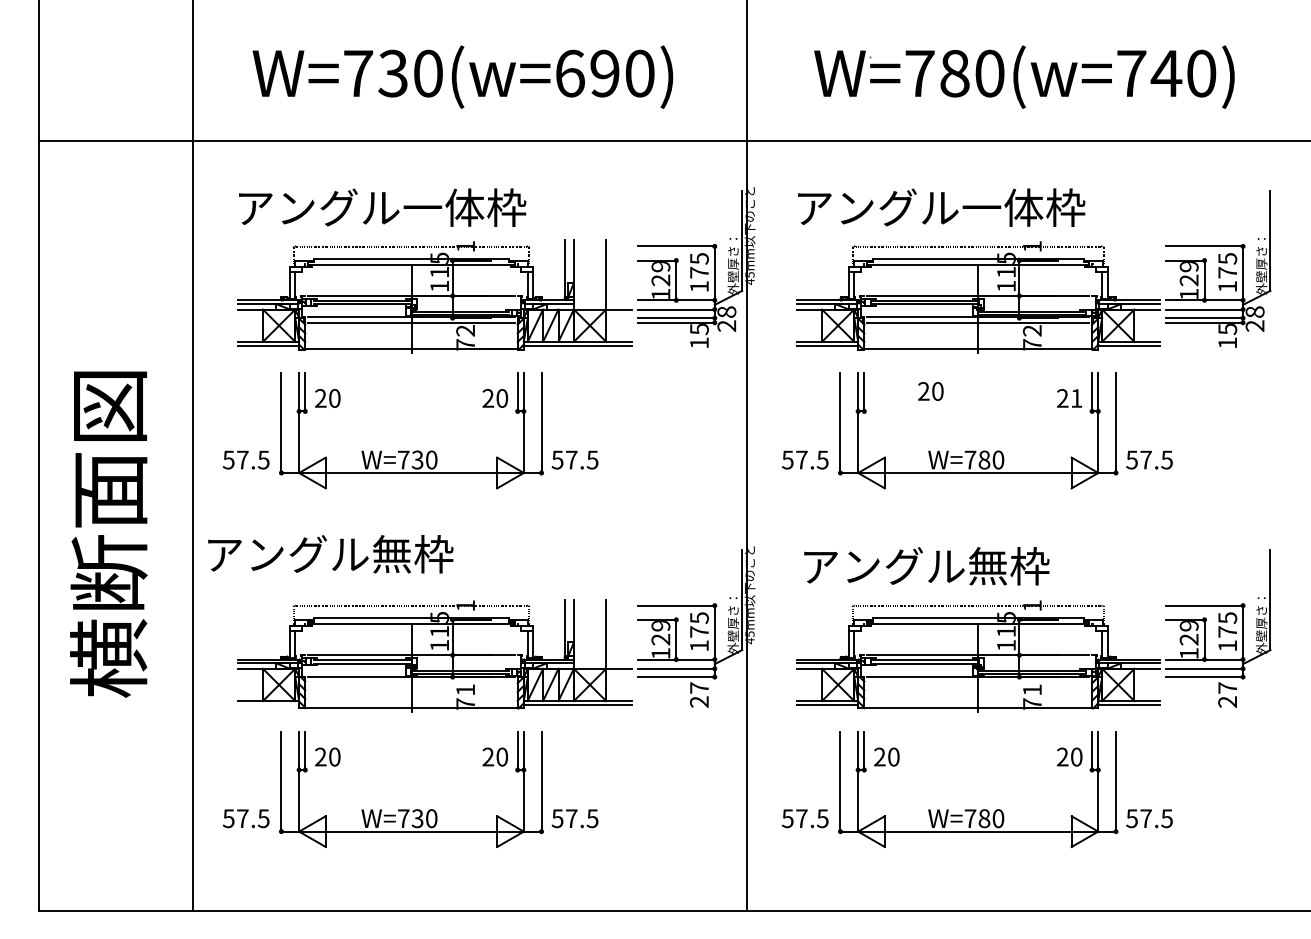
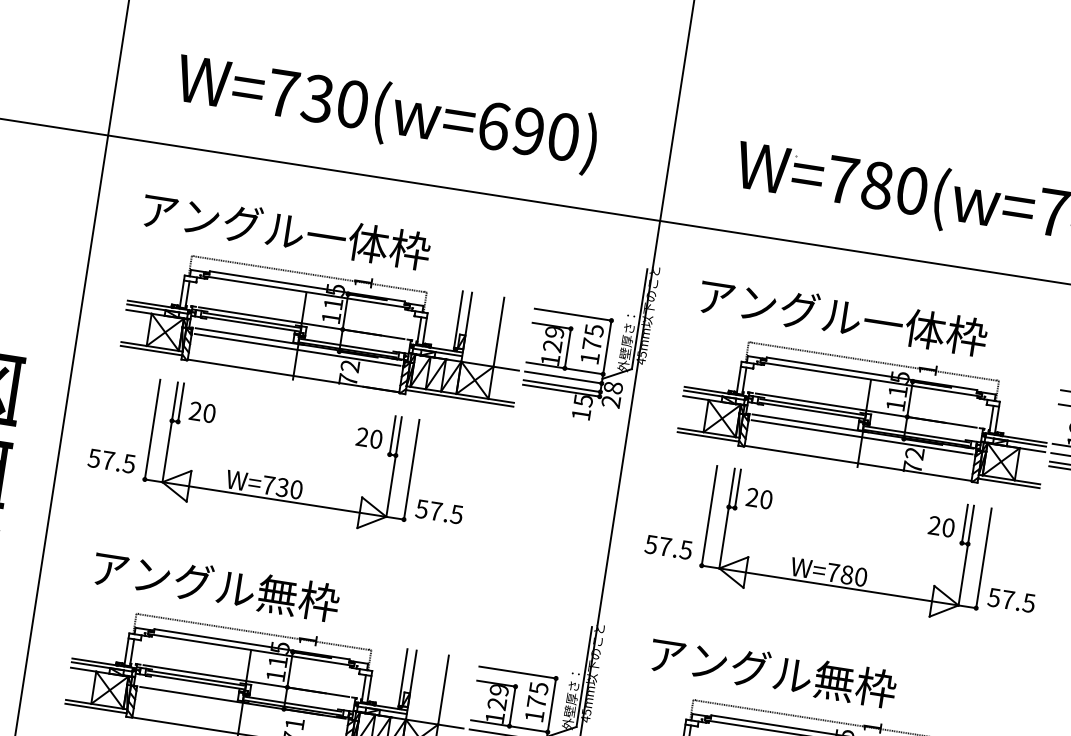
text: (930, 391) -> (759, 498), moved
text: (1076, 398) -> (948, 527), 21 -> 20
text: (330, 554) -> (216, 585), moved
line: (268, 704) -> (96, 708), added

